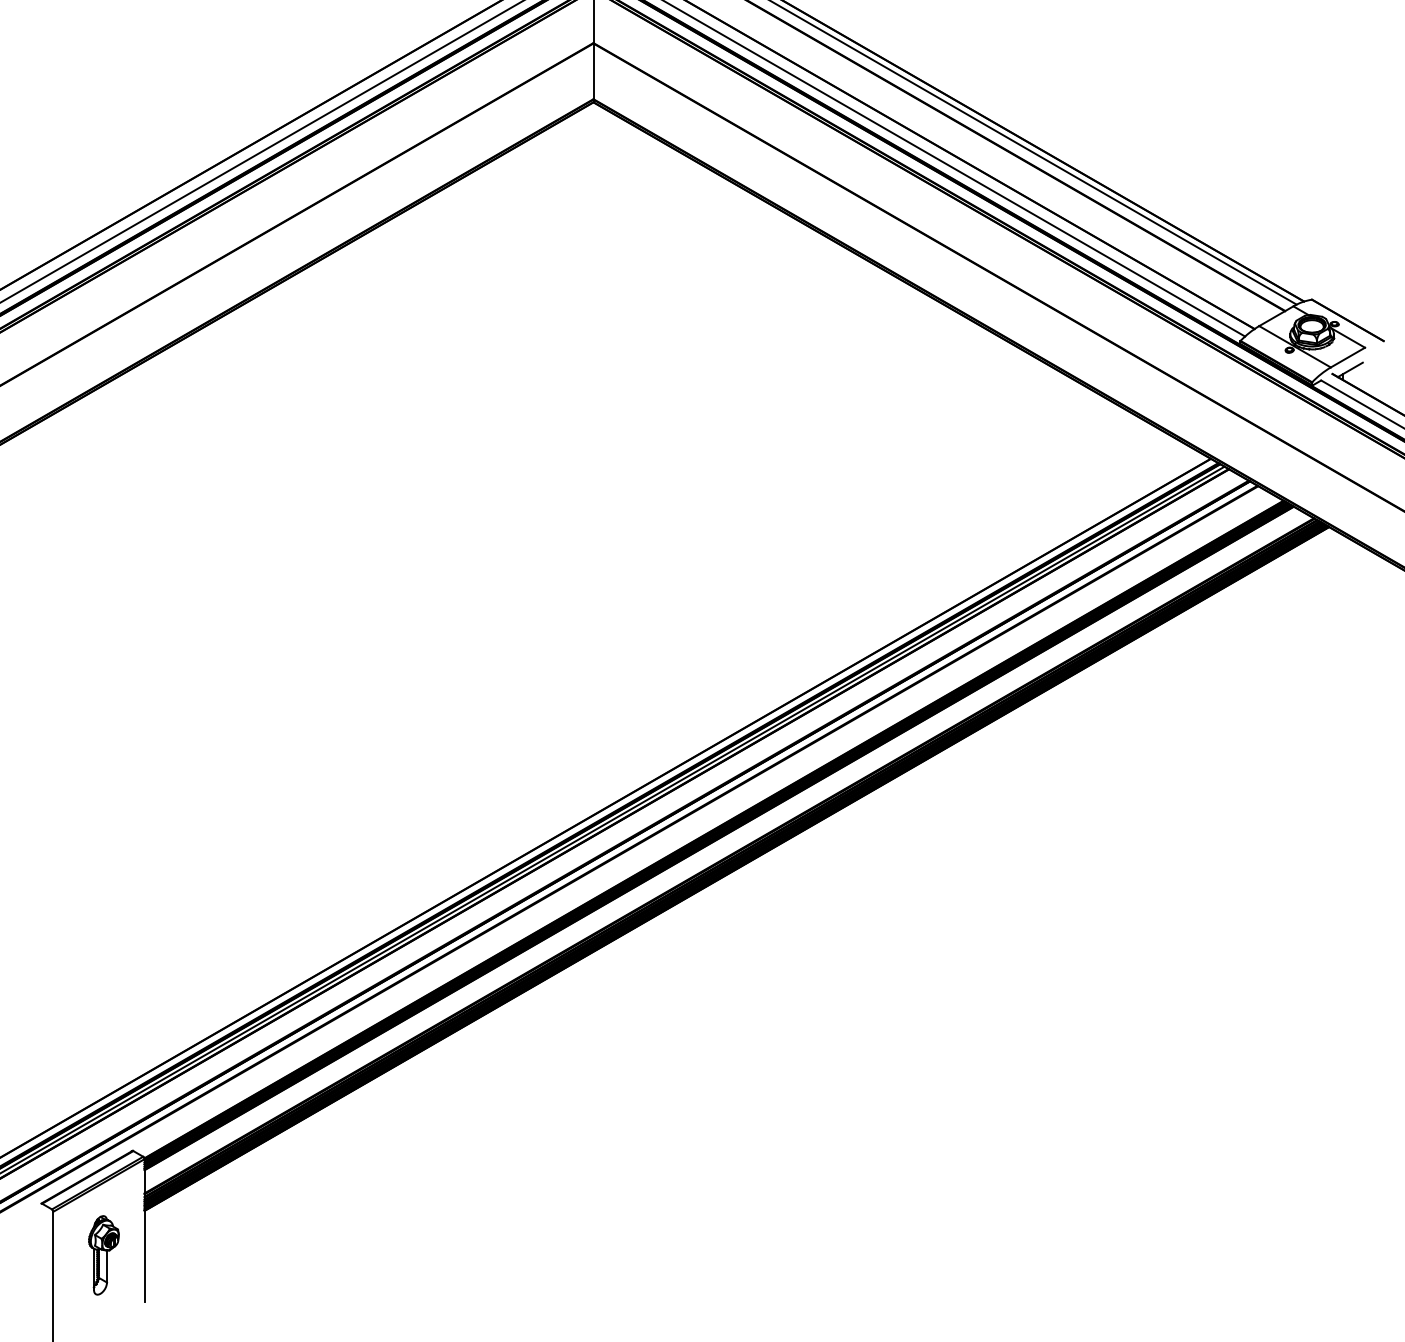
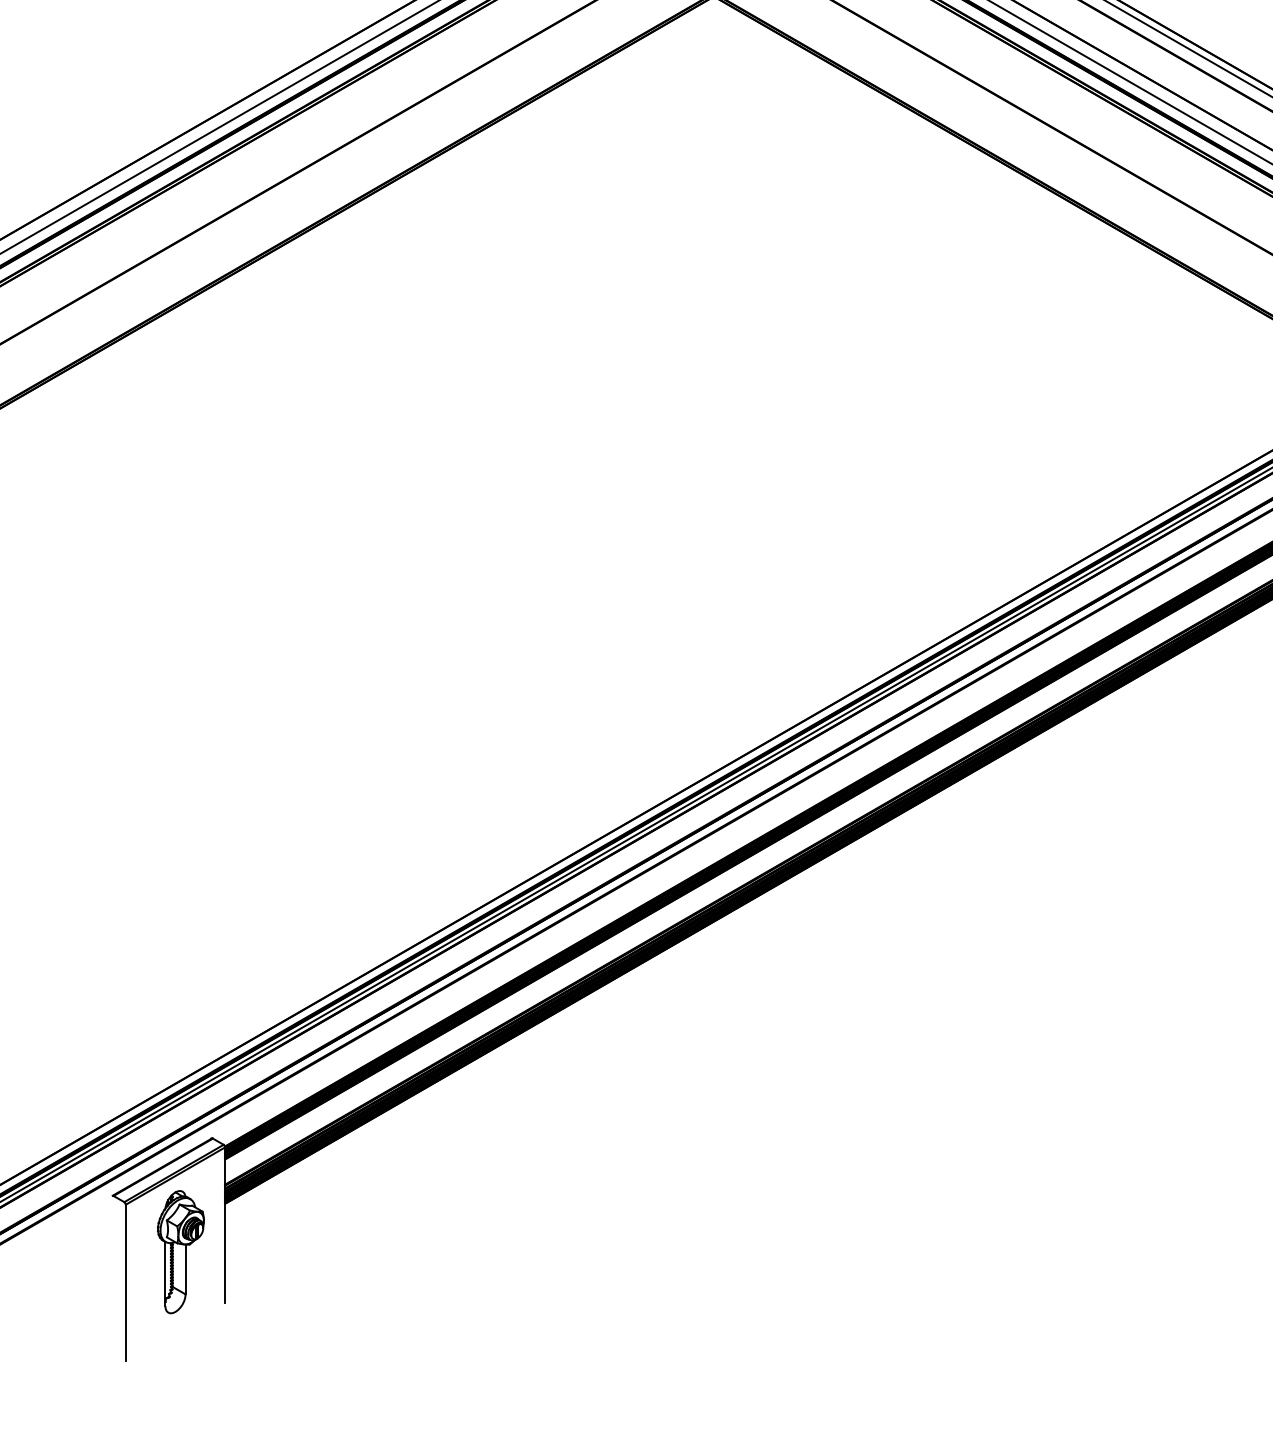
part: (103, 1255) -> (180, 1252), size x1.43

